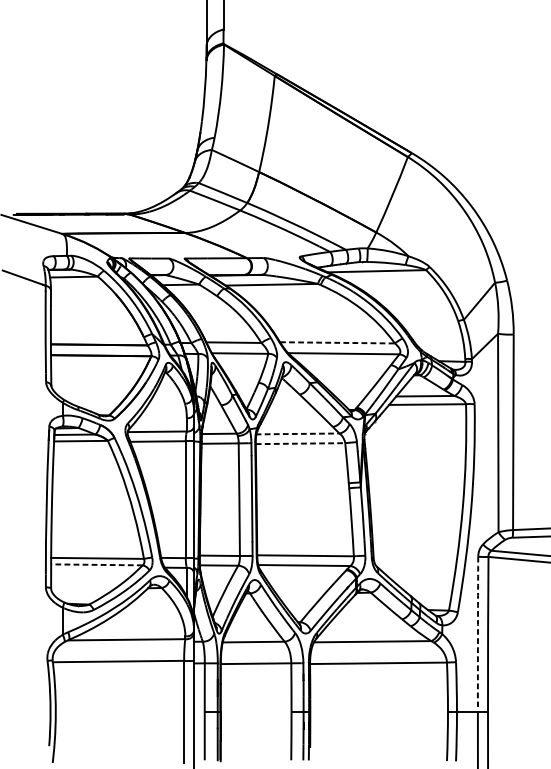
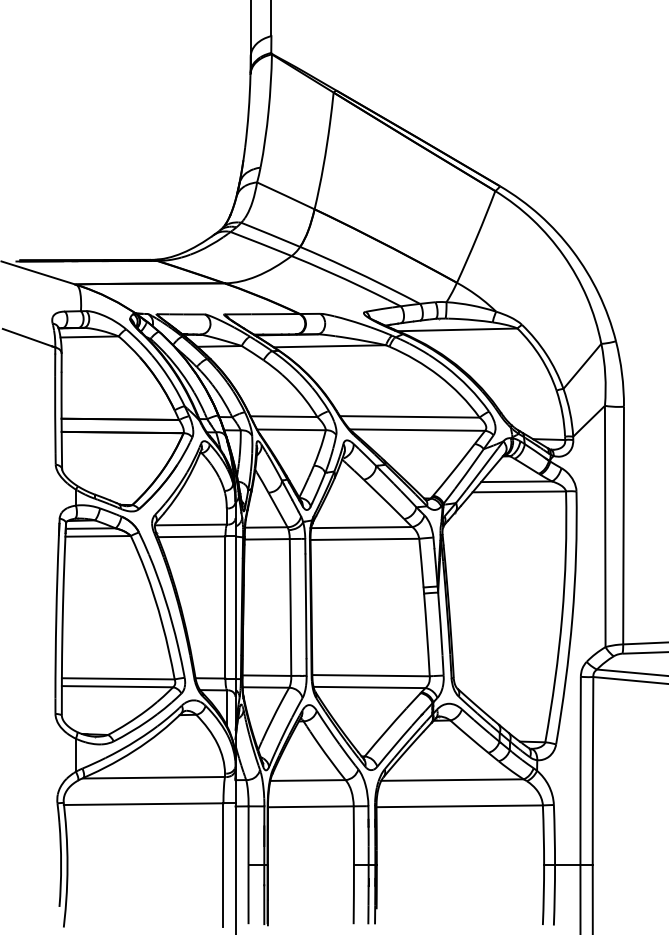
line: (337, 342) -> (409, 416), dashed -> solid
line: (297, 433) -> (361, 527), dashed -> solid
line: (301, 443) -> (365, 539), dashed -> solid
line: (96, 564) -> (117, 686), dashed -> solid
arc: (477, 634) -> (580, 771), dashed -> solid

